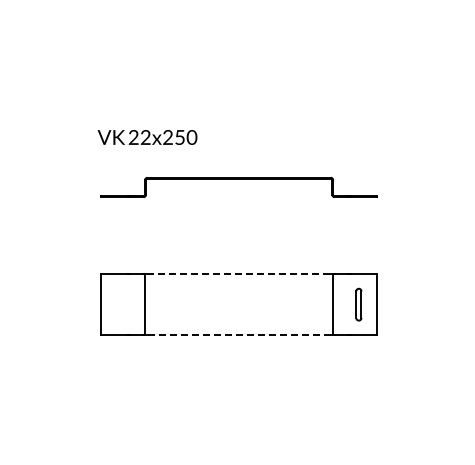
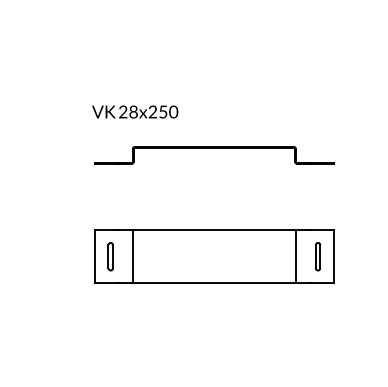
text: (145, 137) -> (133, 112), 22x250 -> 28x250
line: (239, 274) -> (214, 230), dashed -> solid
part: (118, 304) -> (110, 256), added
line: (239, 335) -> (214, 283), dashed -> solid

